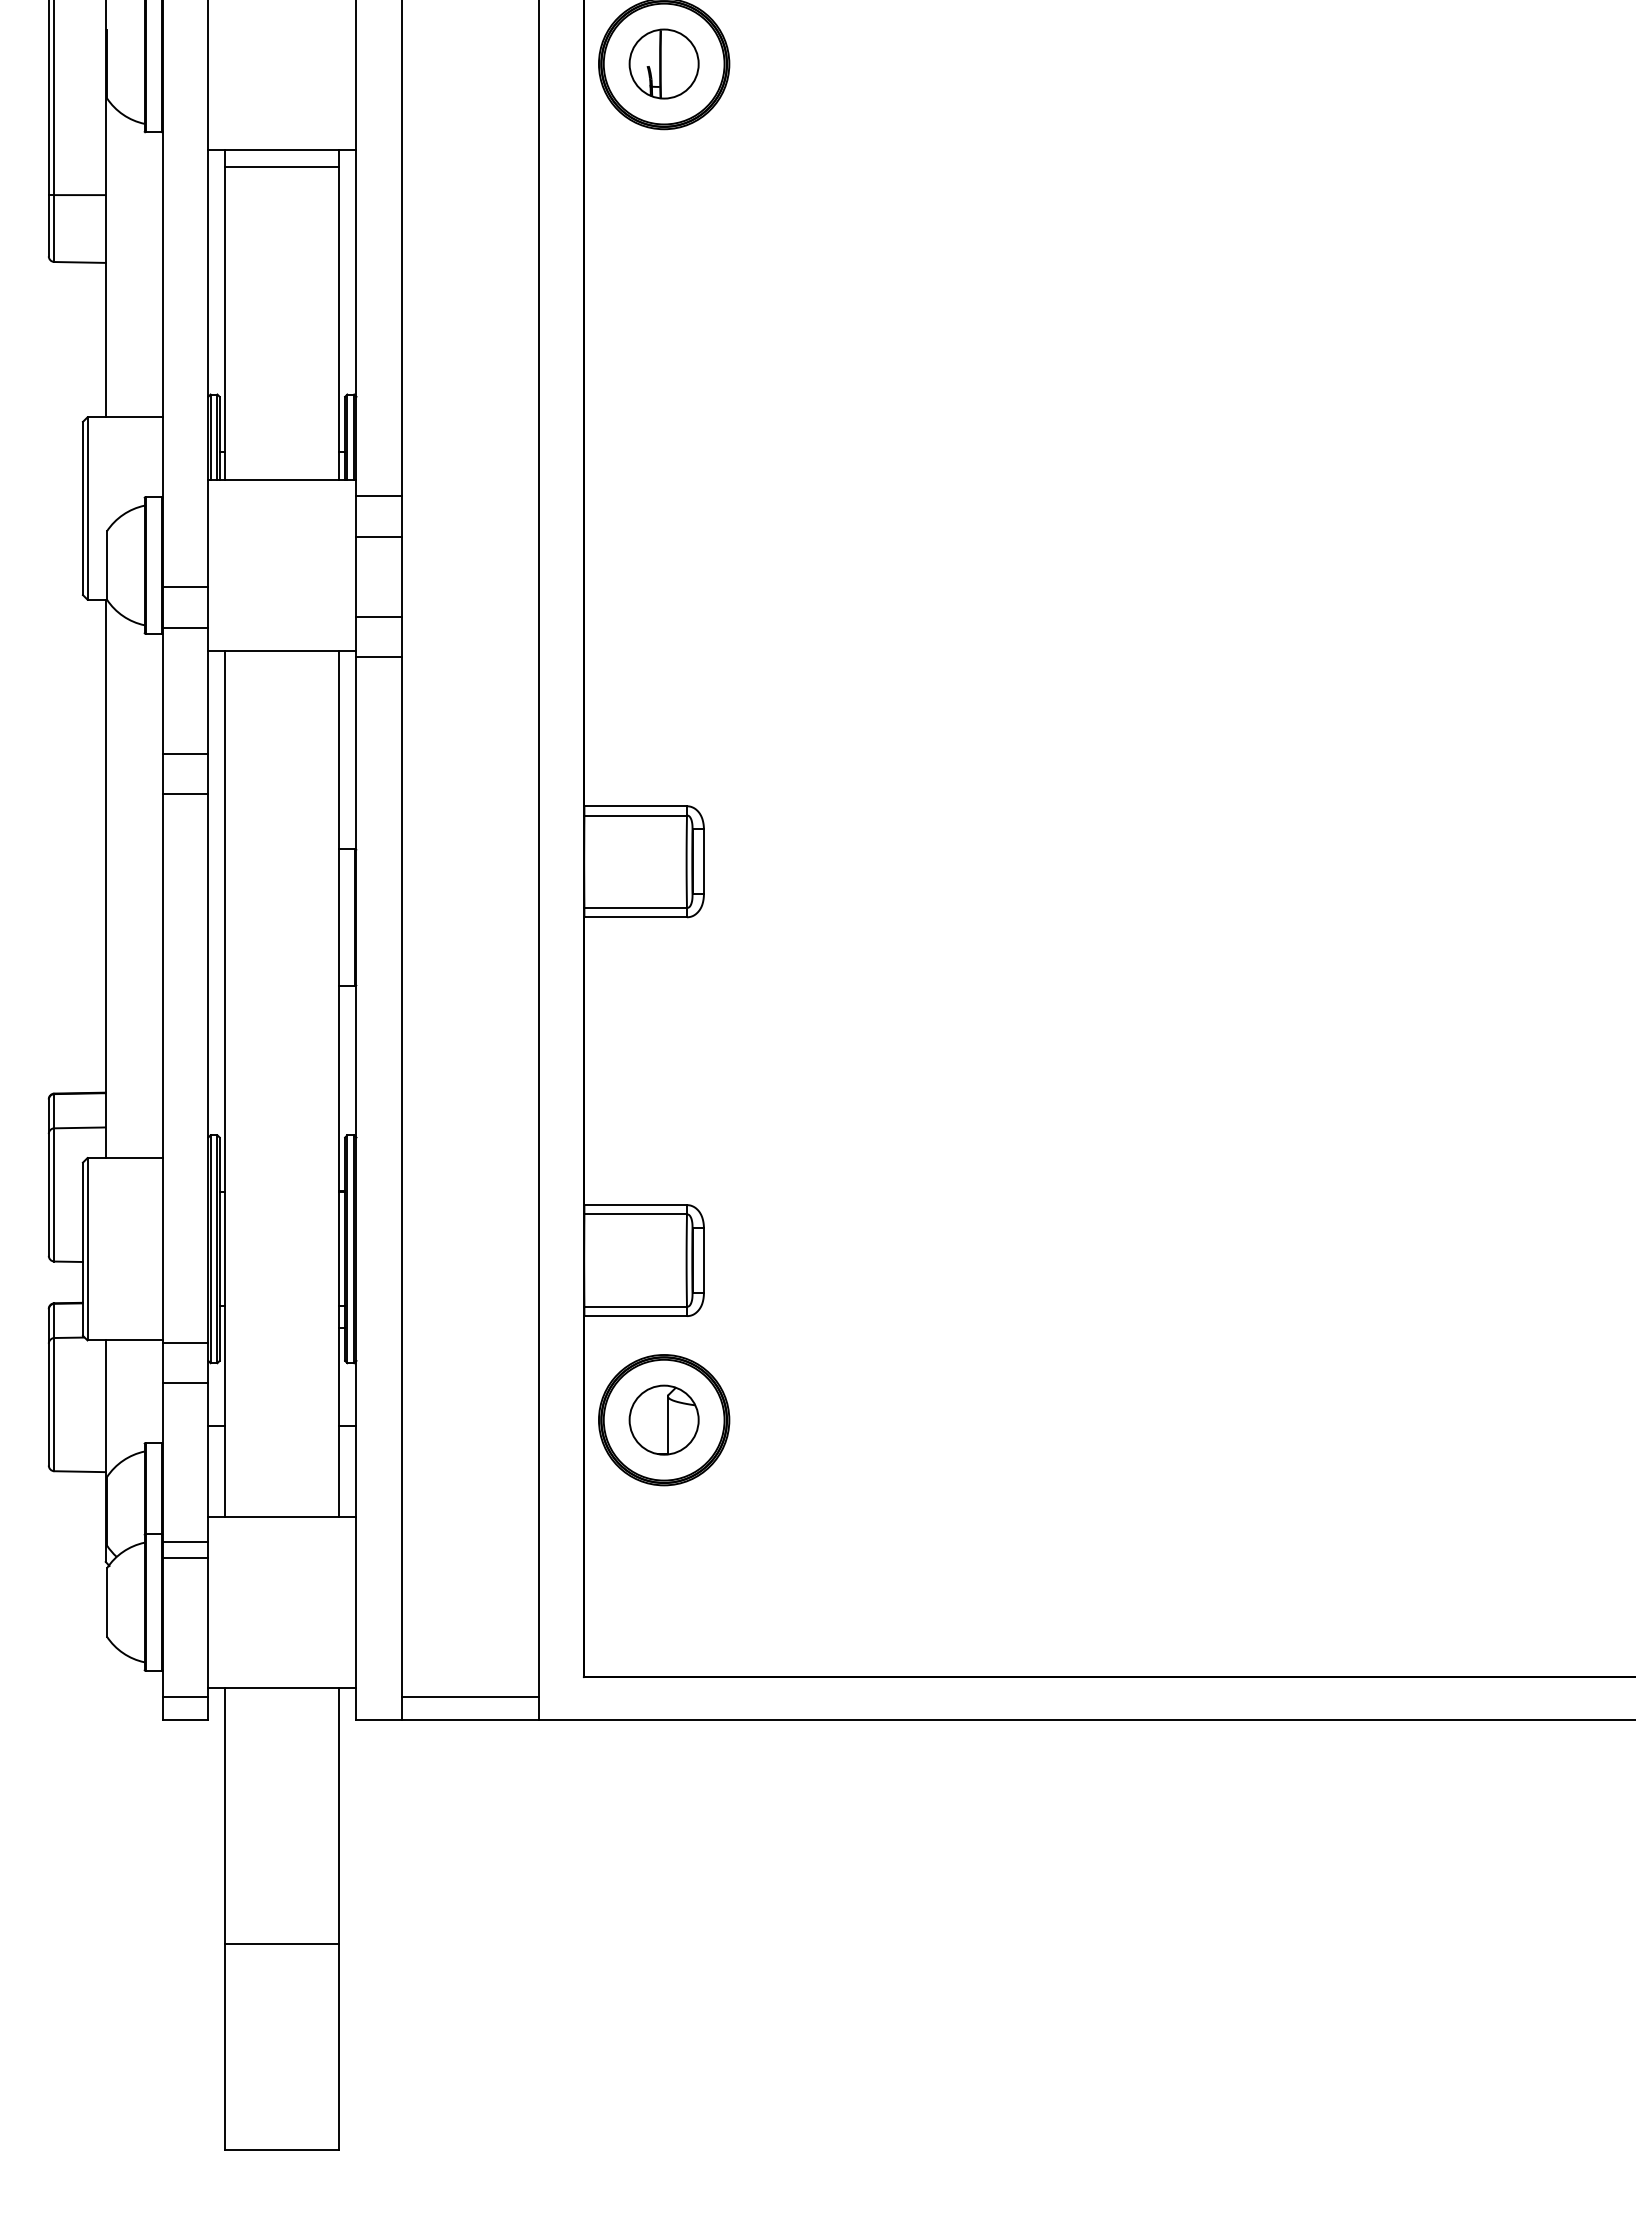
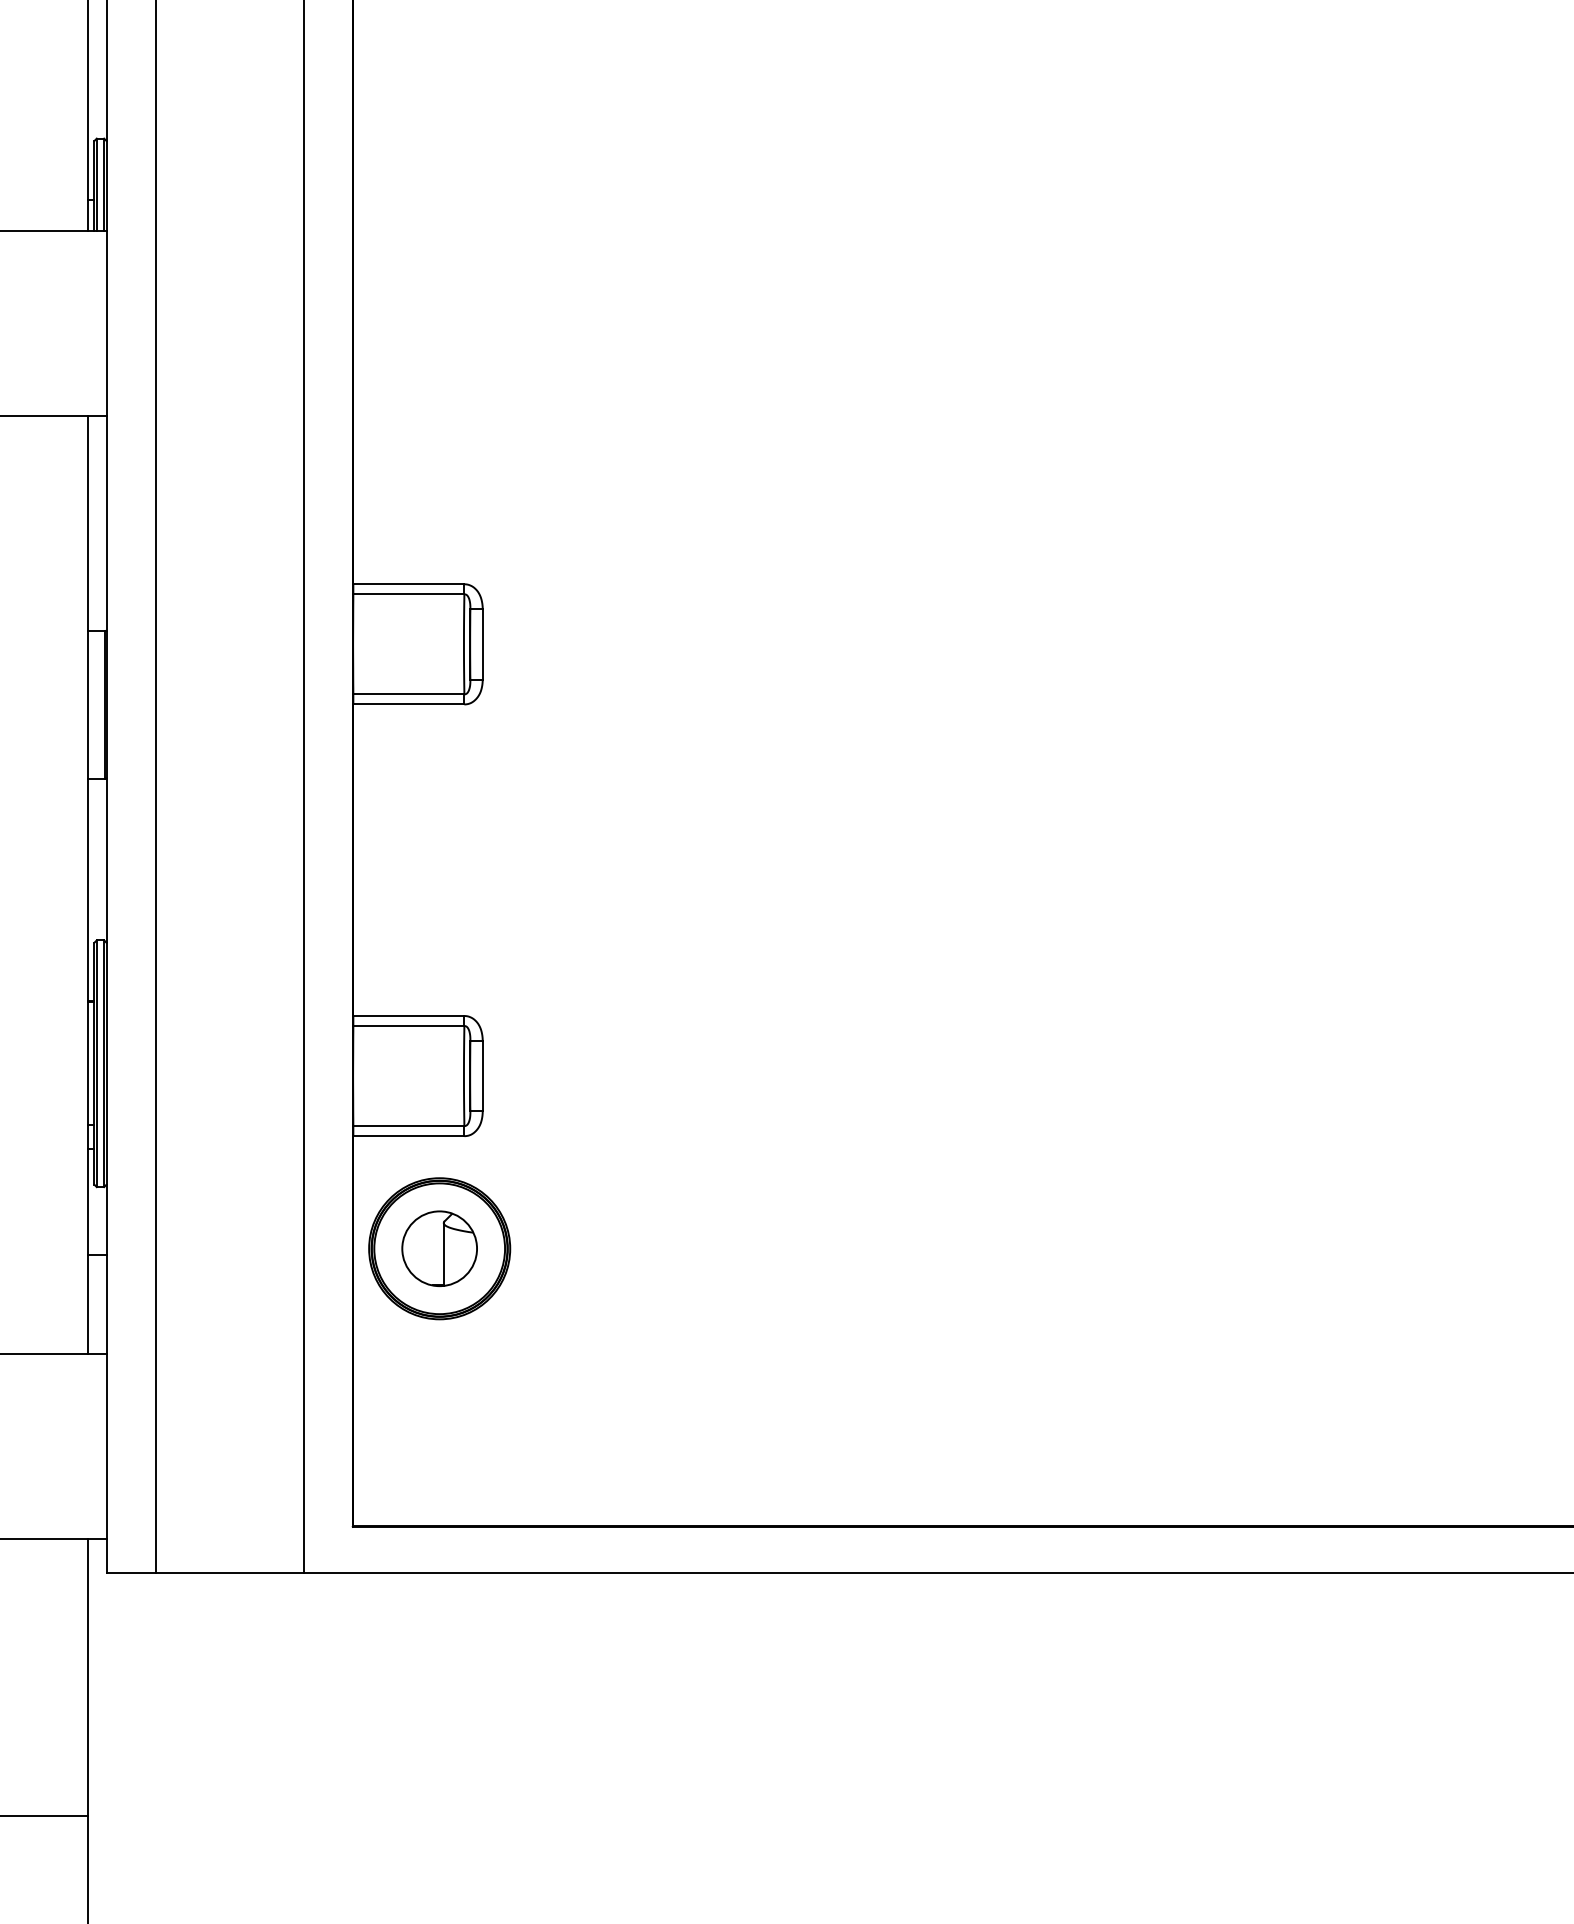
line: (379, 496) -> (131, 248), removed
line: (379, 536) -> (131, 292), removed
line: (379, 617) -> (131, 379), removed
line: (379, 657) -> (131, 423), removed
line: (470, 1697) -> (230, 1548), removed

